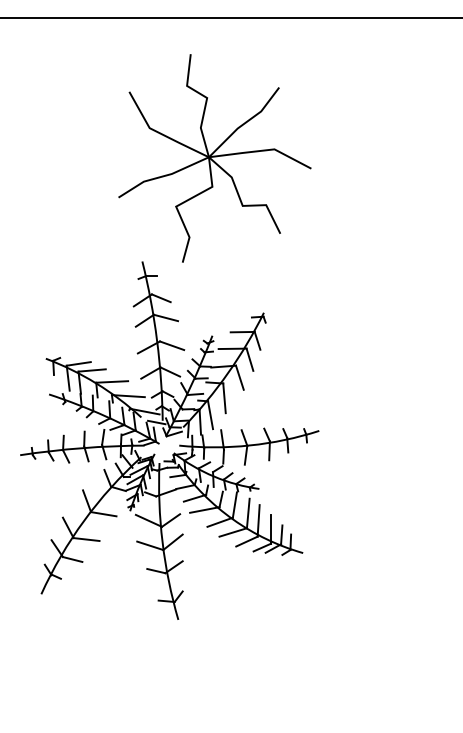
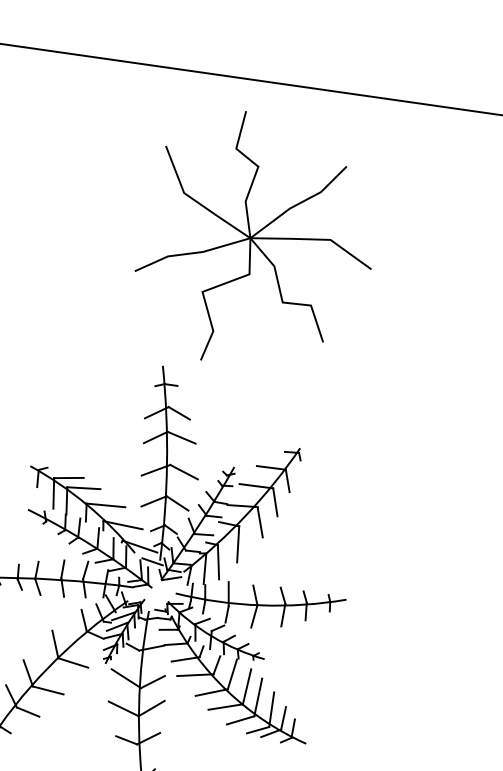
part: (214, 158) -> (256, 240), moved

